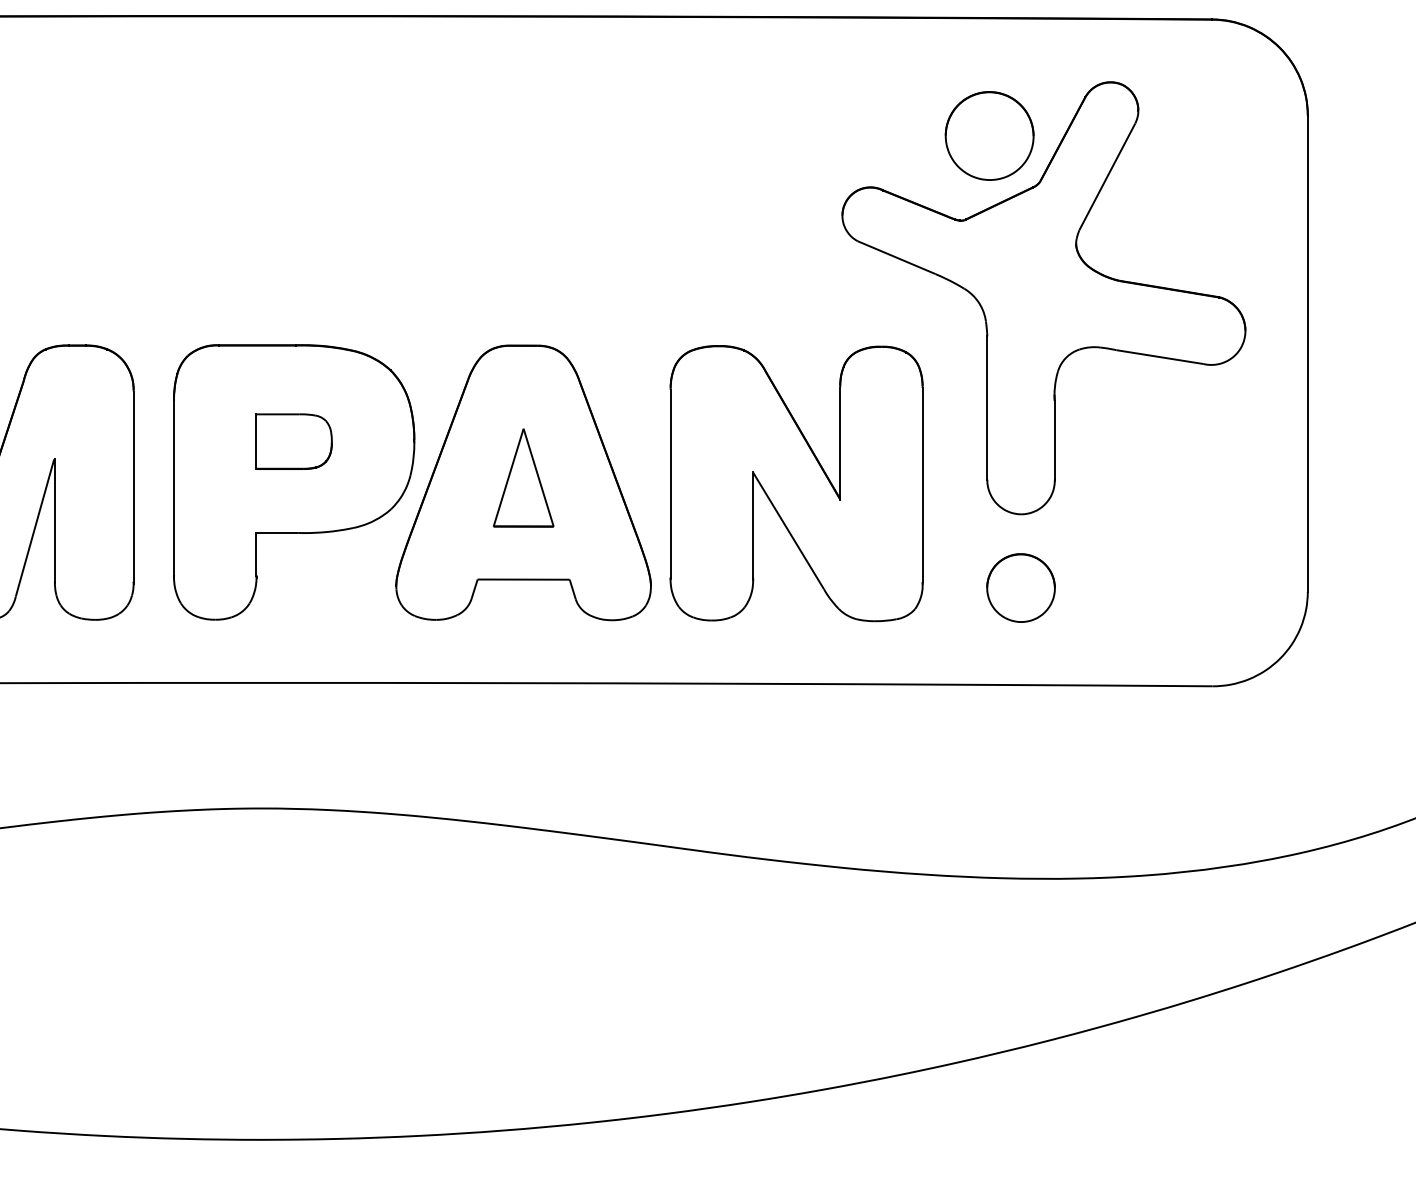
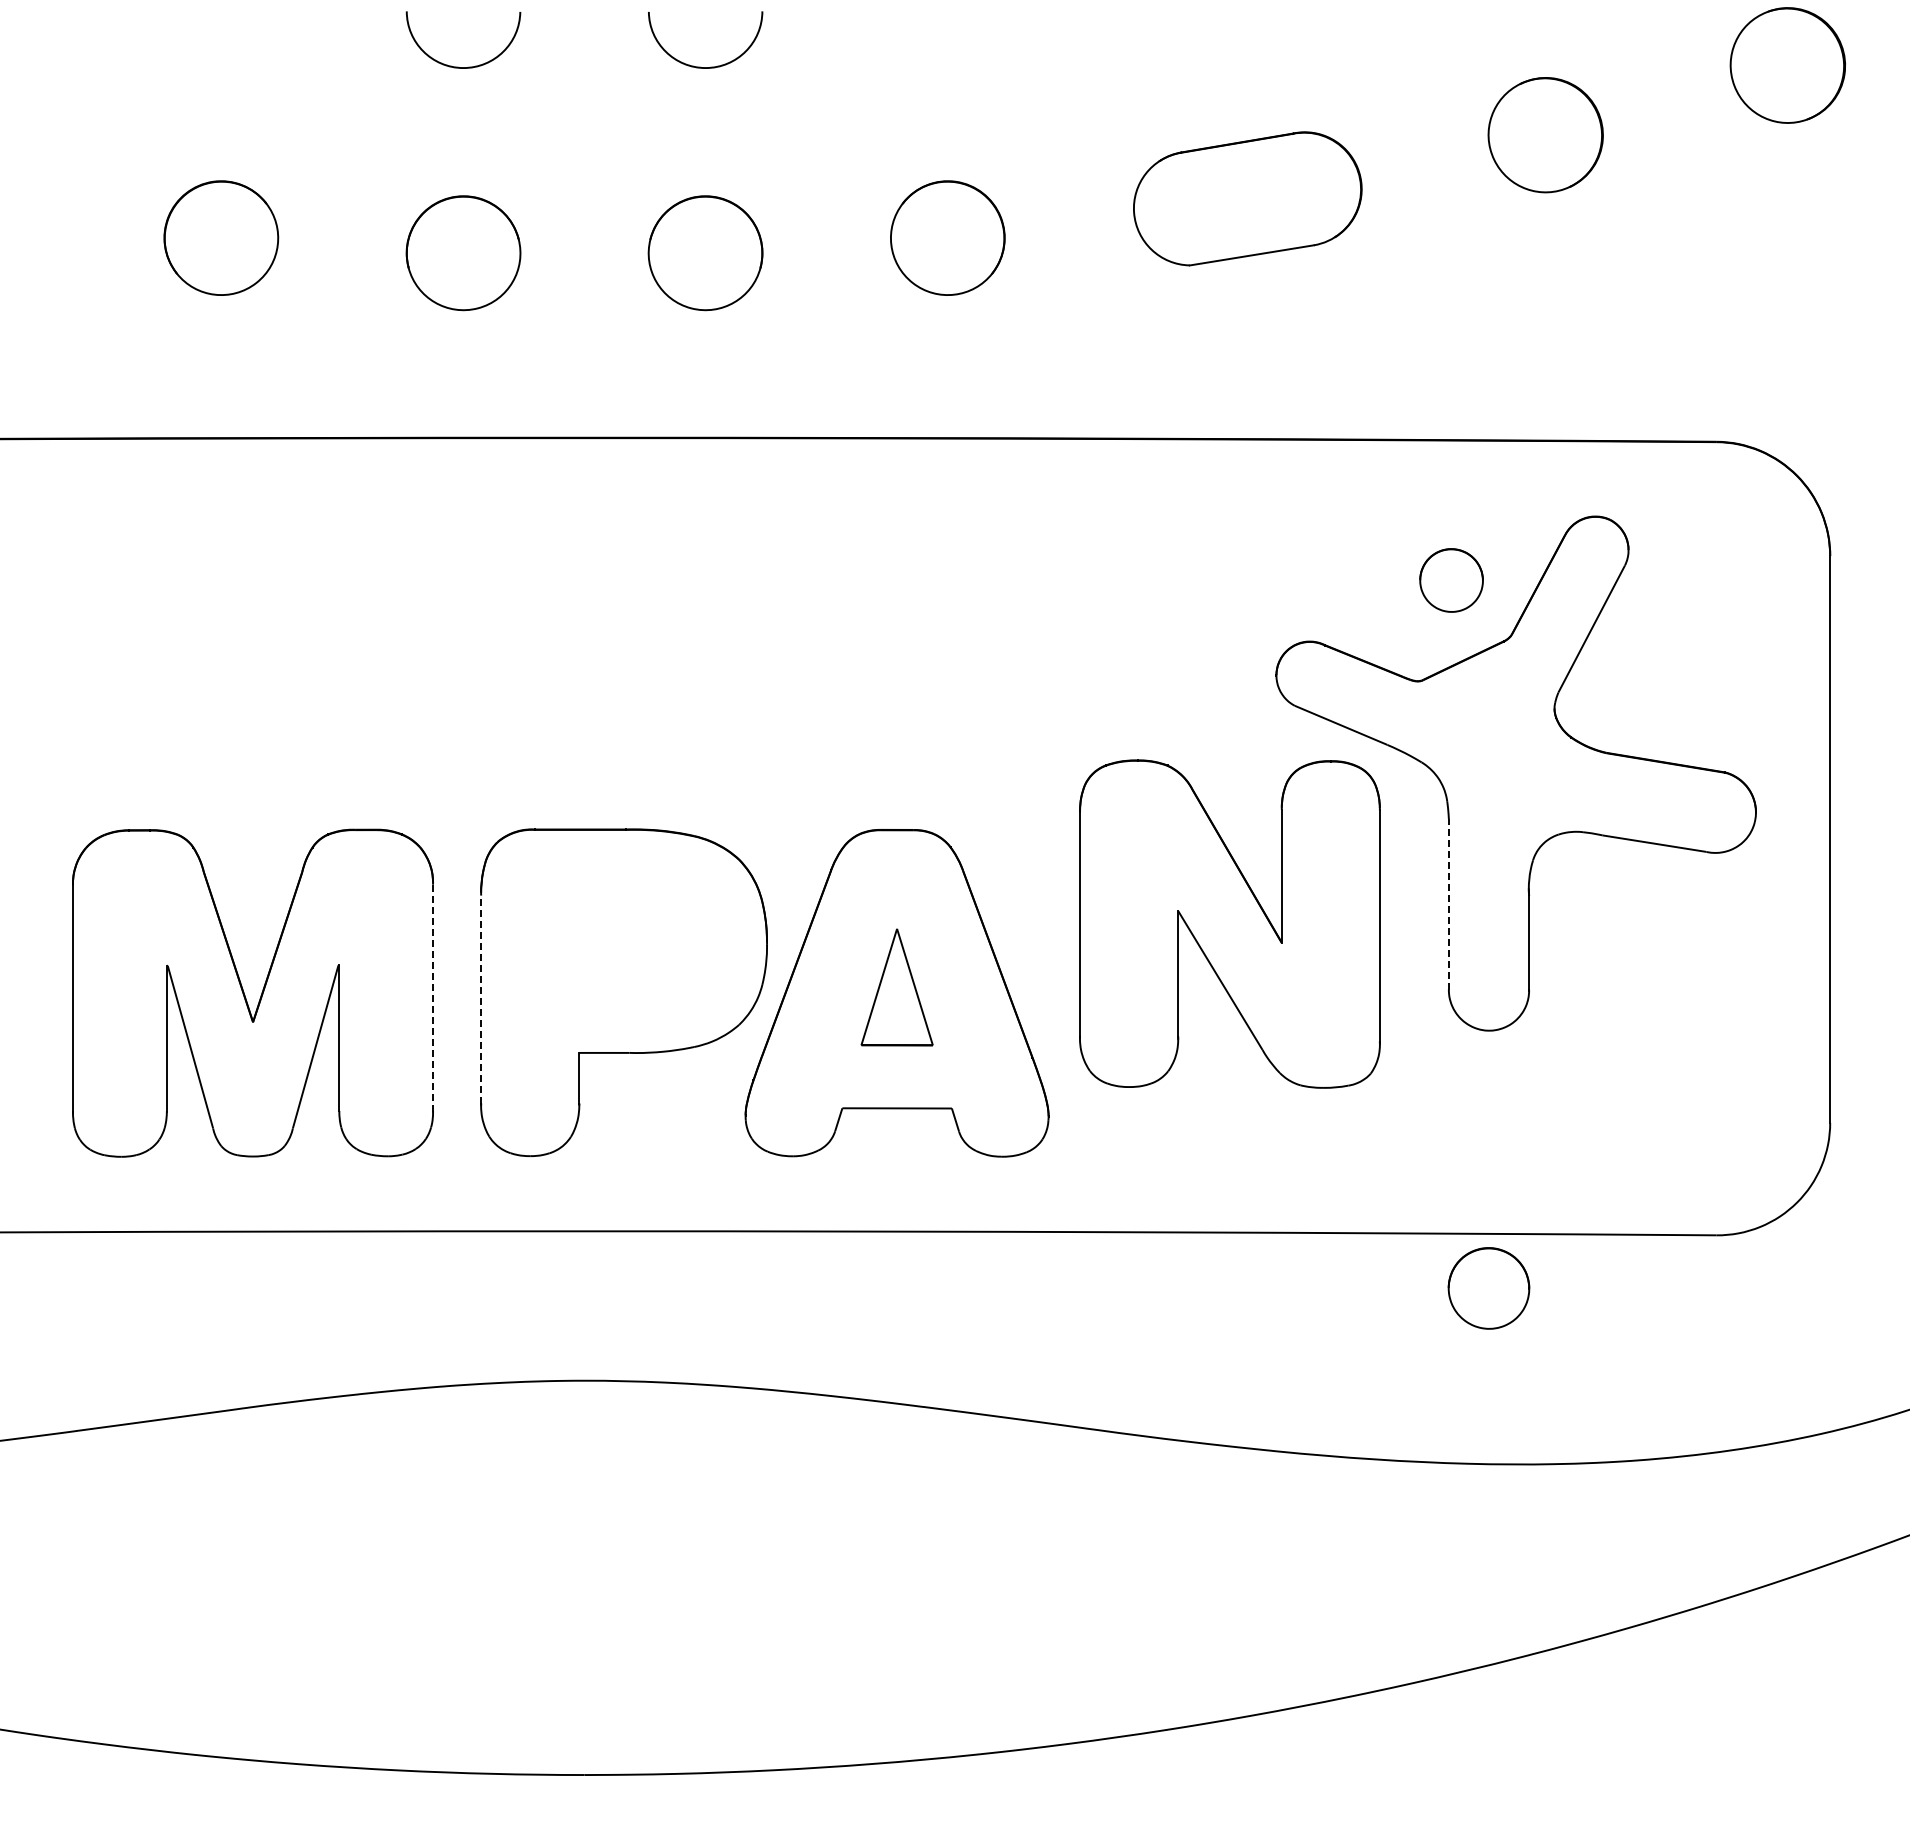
part: (989, 135) -> (1451, 580), size x0.6
line: (987, 407) -> (1448, 903), solid -> dashed
part: (293, 441) -> (623, 943), removed
part: (796, 483) -> (1229, 923), moved
line: (134, 487) -> (433, 998), solid -> dashed
line: (174, 488) -> (481, 999), solid -> dashed
part: (1020, 588) -> (1488, 1288), moved

